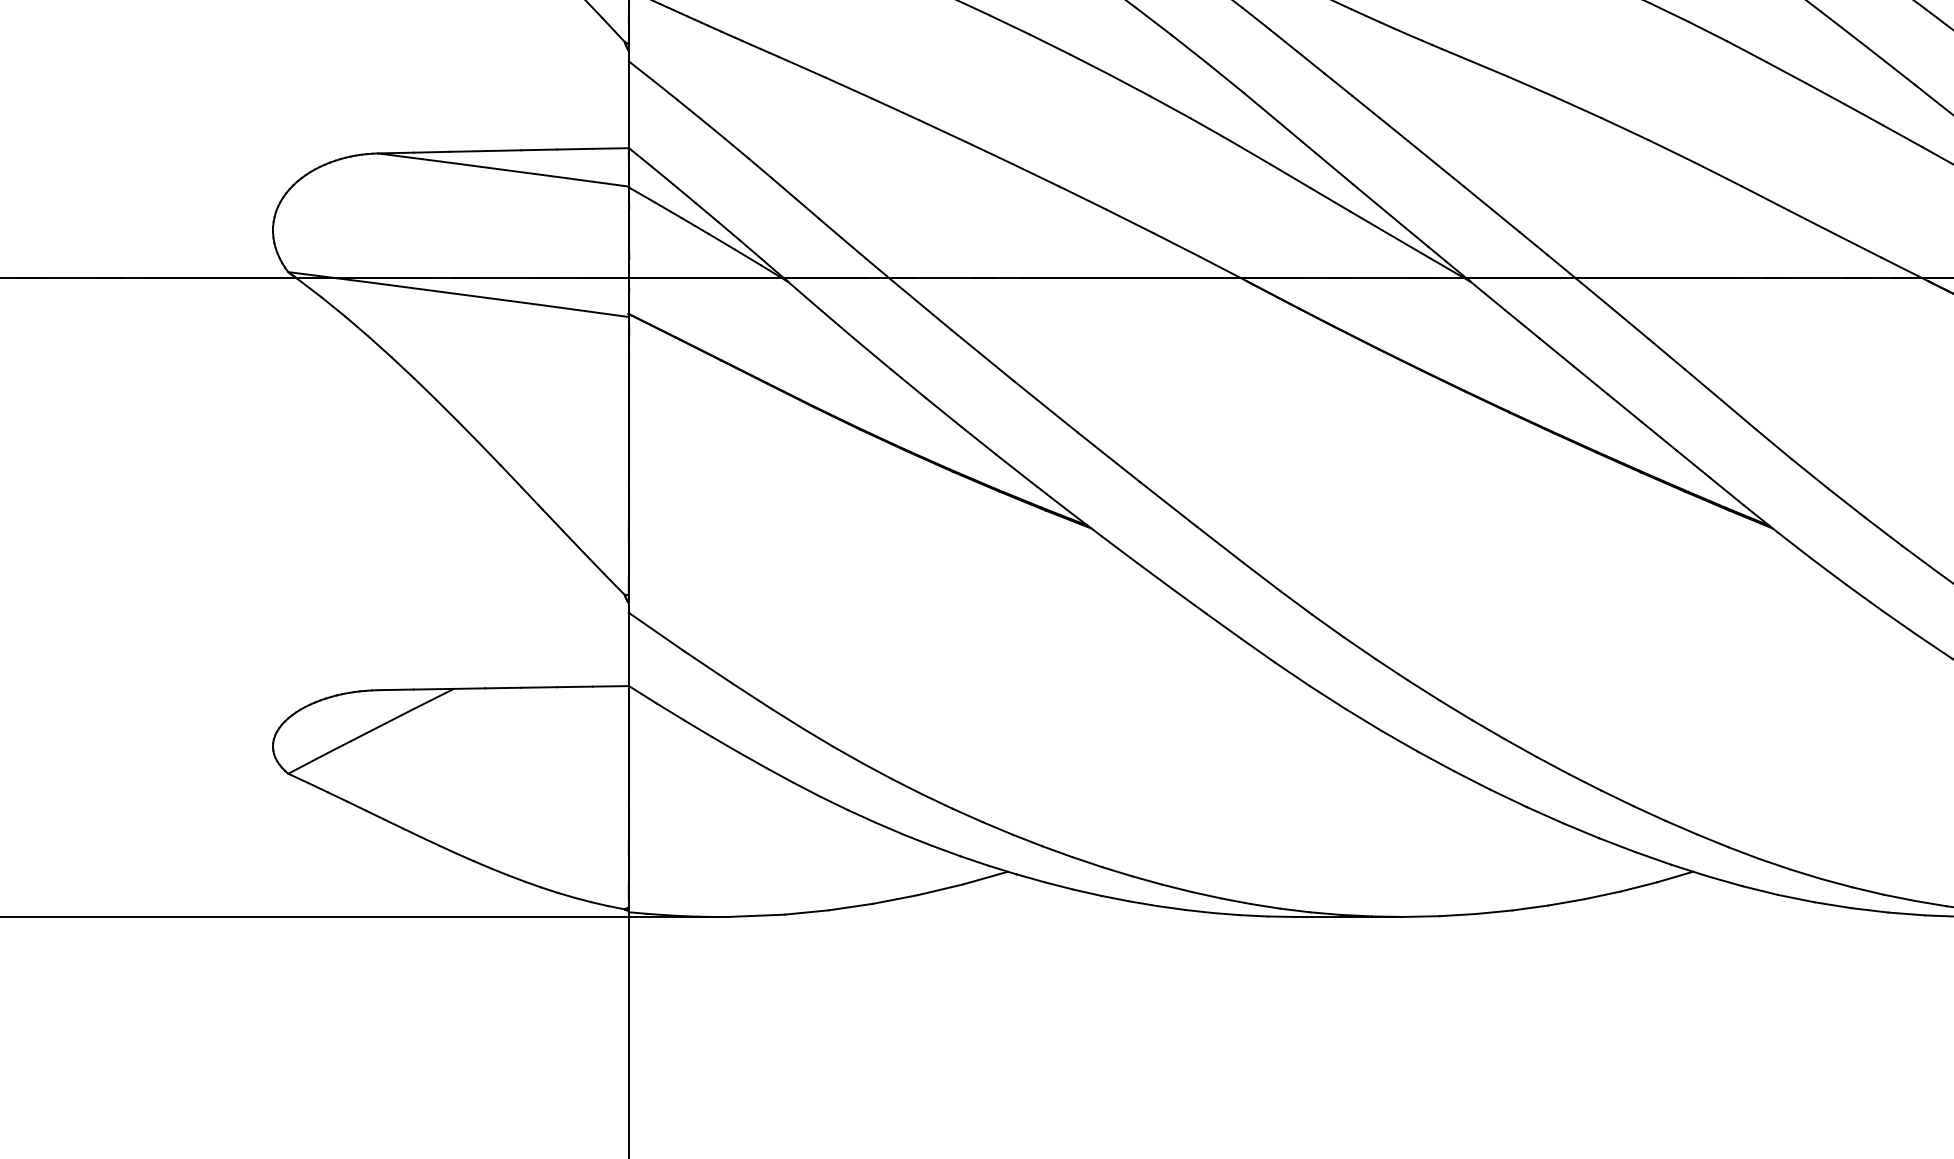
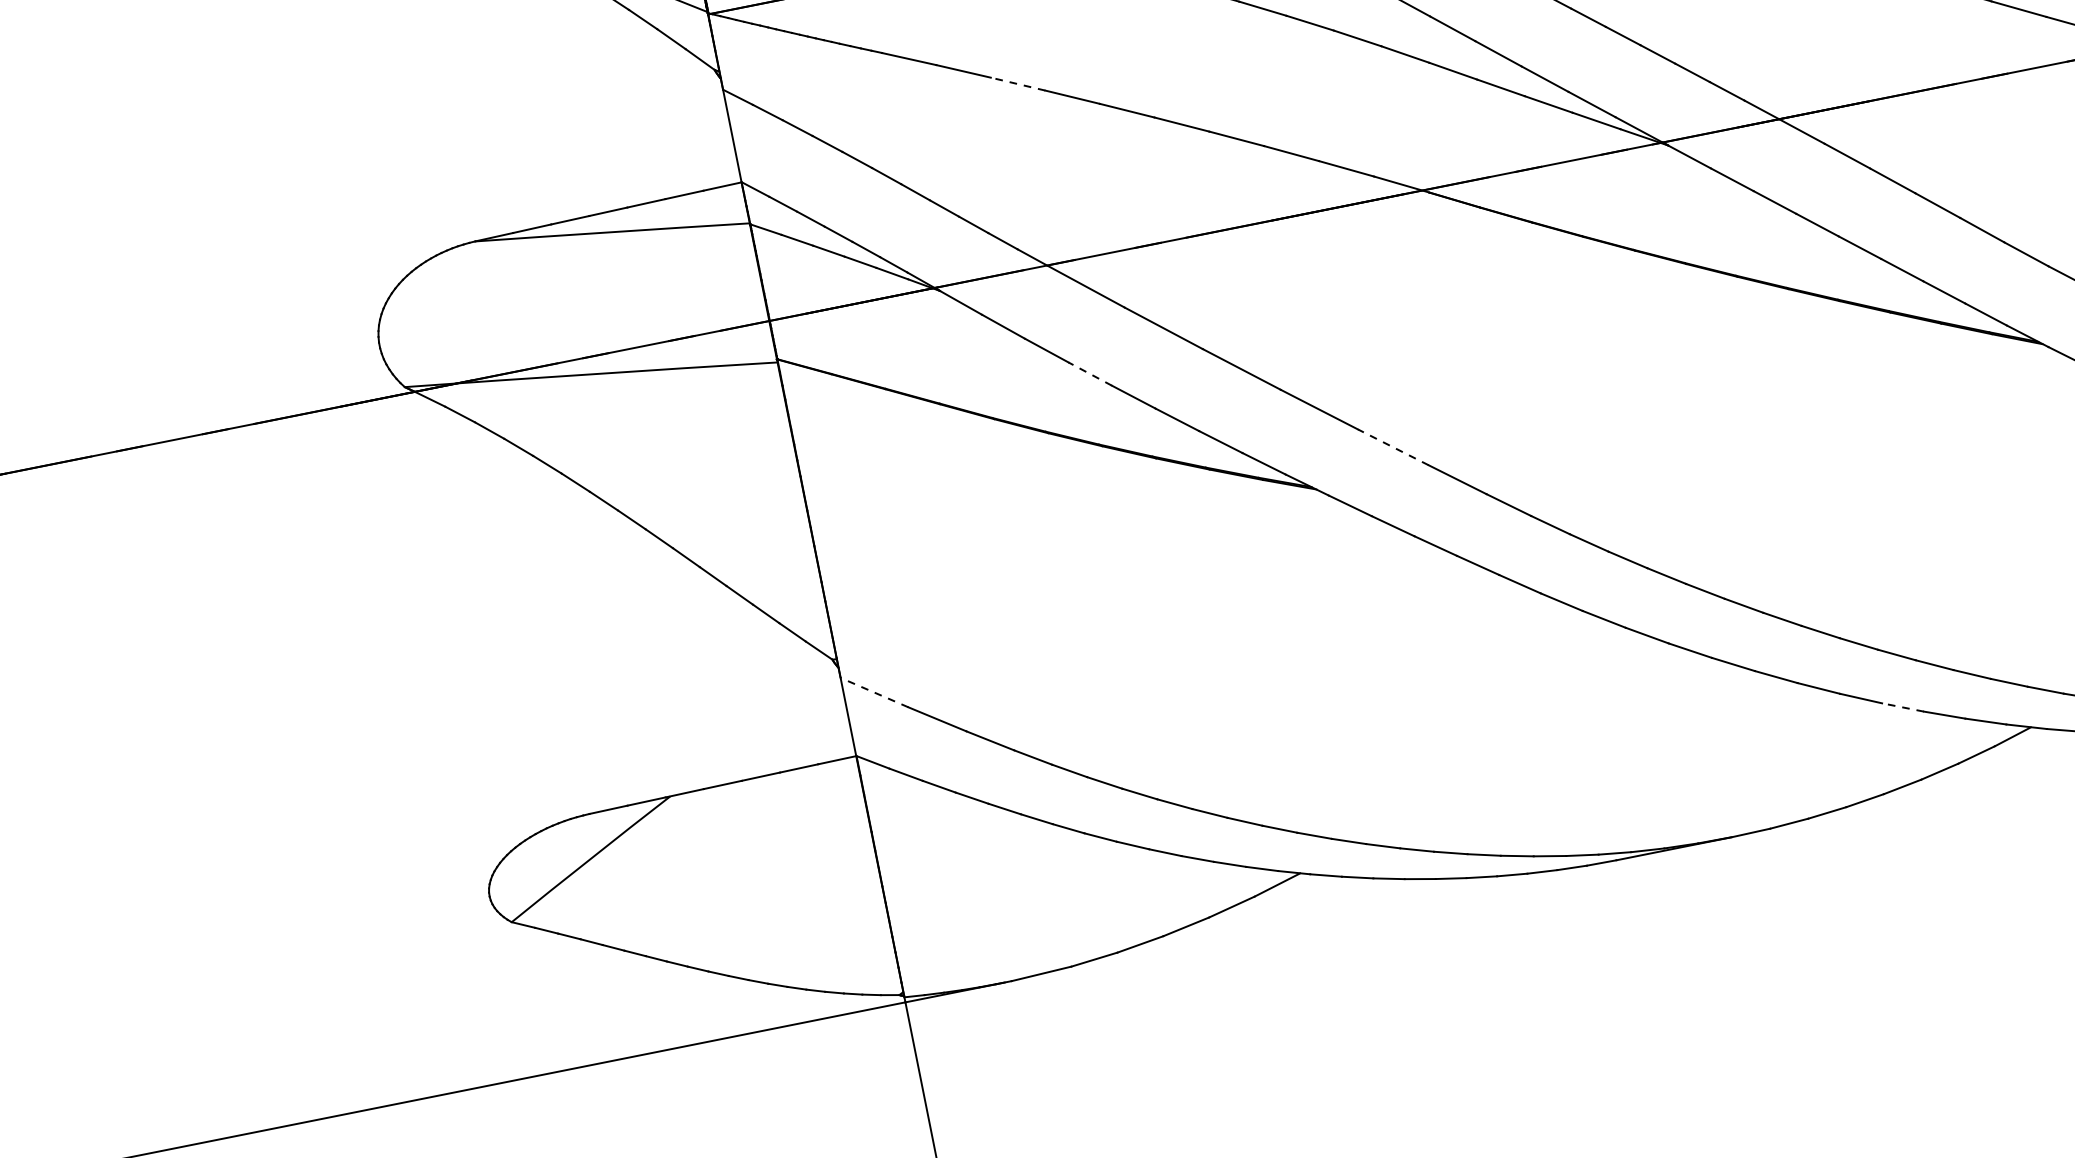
line: (895, 109) -> (1017, 84), solid -> dashed
line: (908, 383) -> (1090, 373), solid -> dashed
line: (1168, 504) -> (1393, 447), solid -> dashed
line: (656, 632) -> (874, 693), solid -> dashed
line: (1581, 830) -> (1903, 707), solid -> dashed

